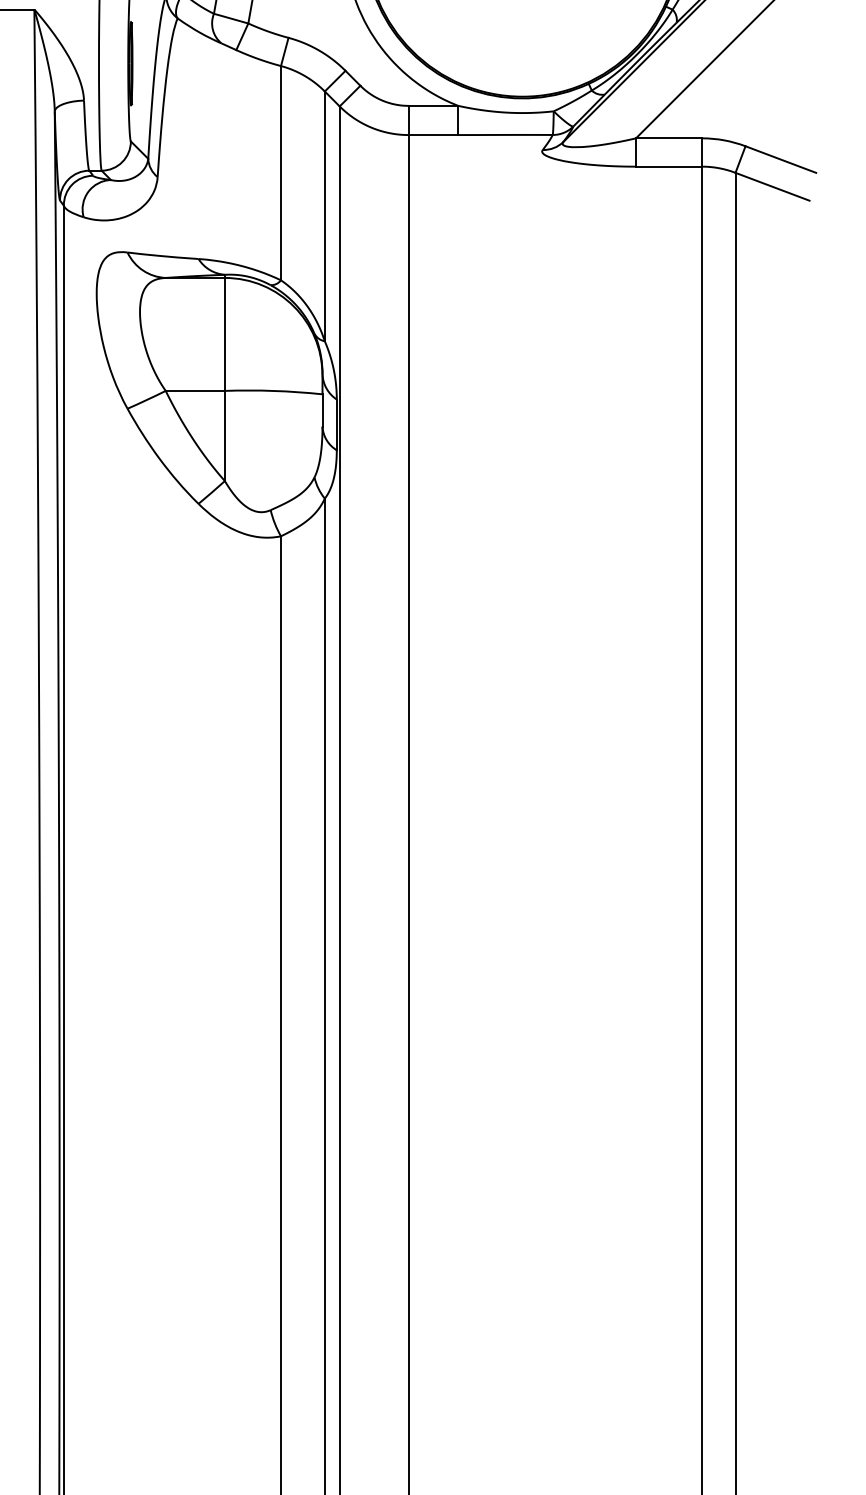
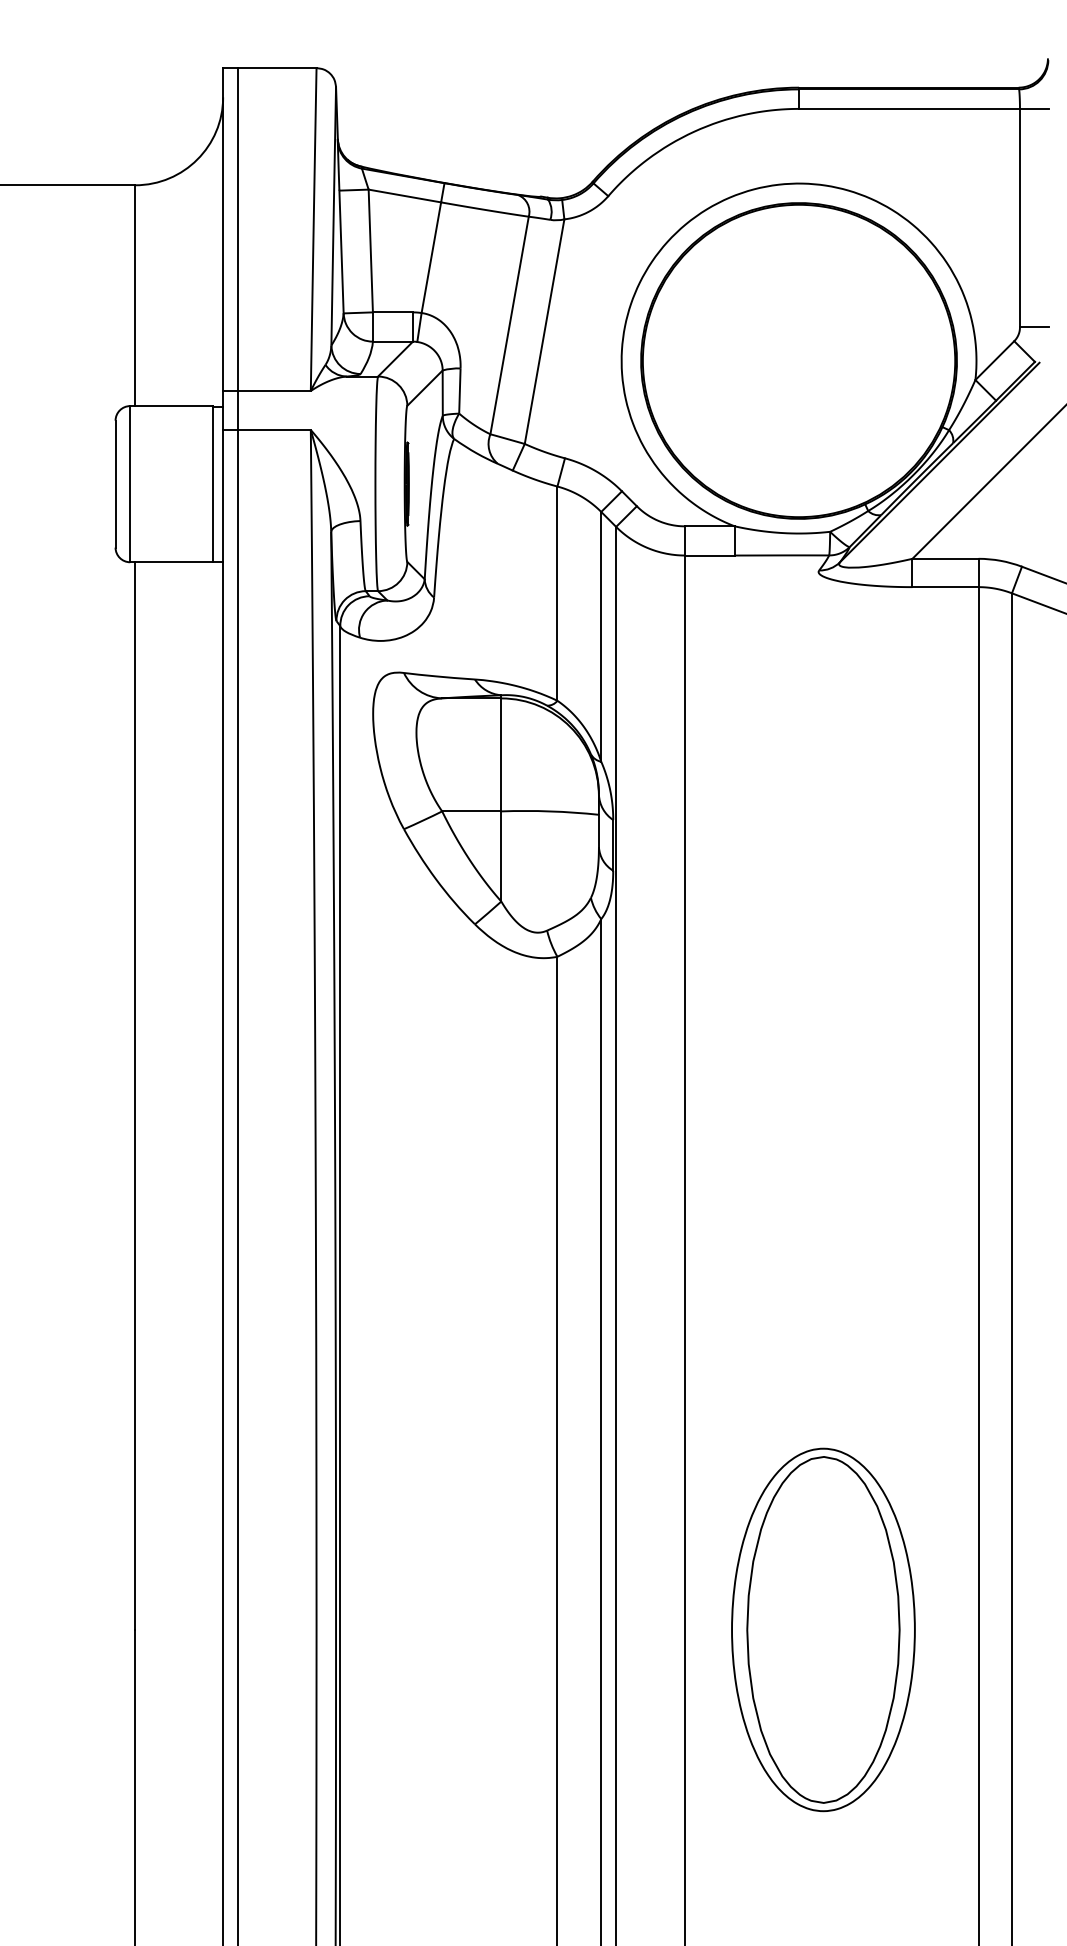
part: (547, 1209) -> (823, 1629), added

